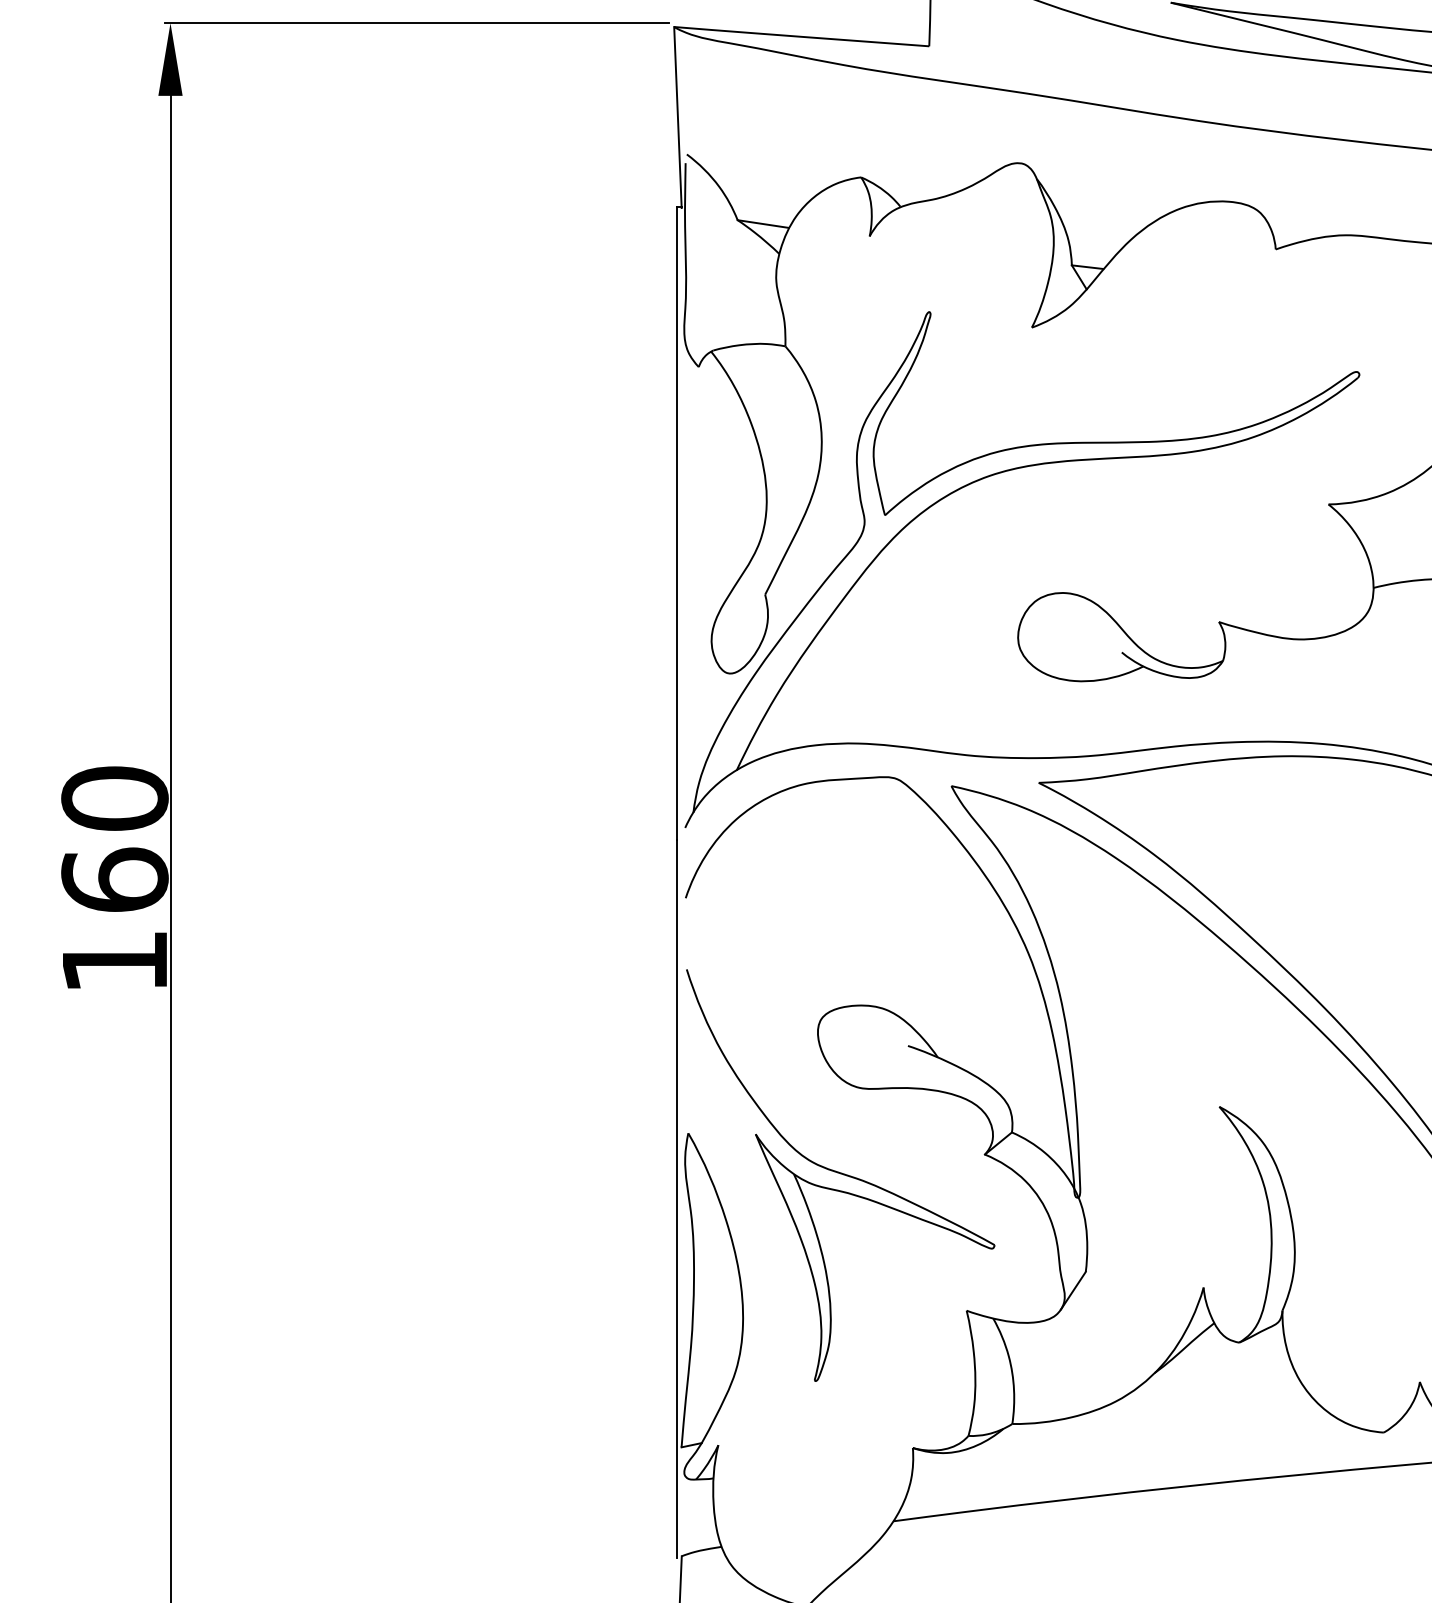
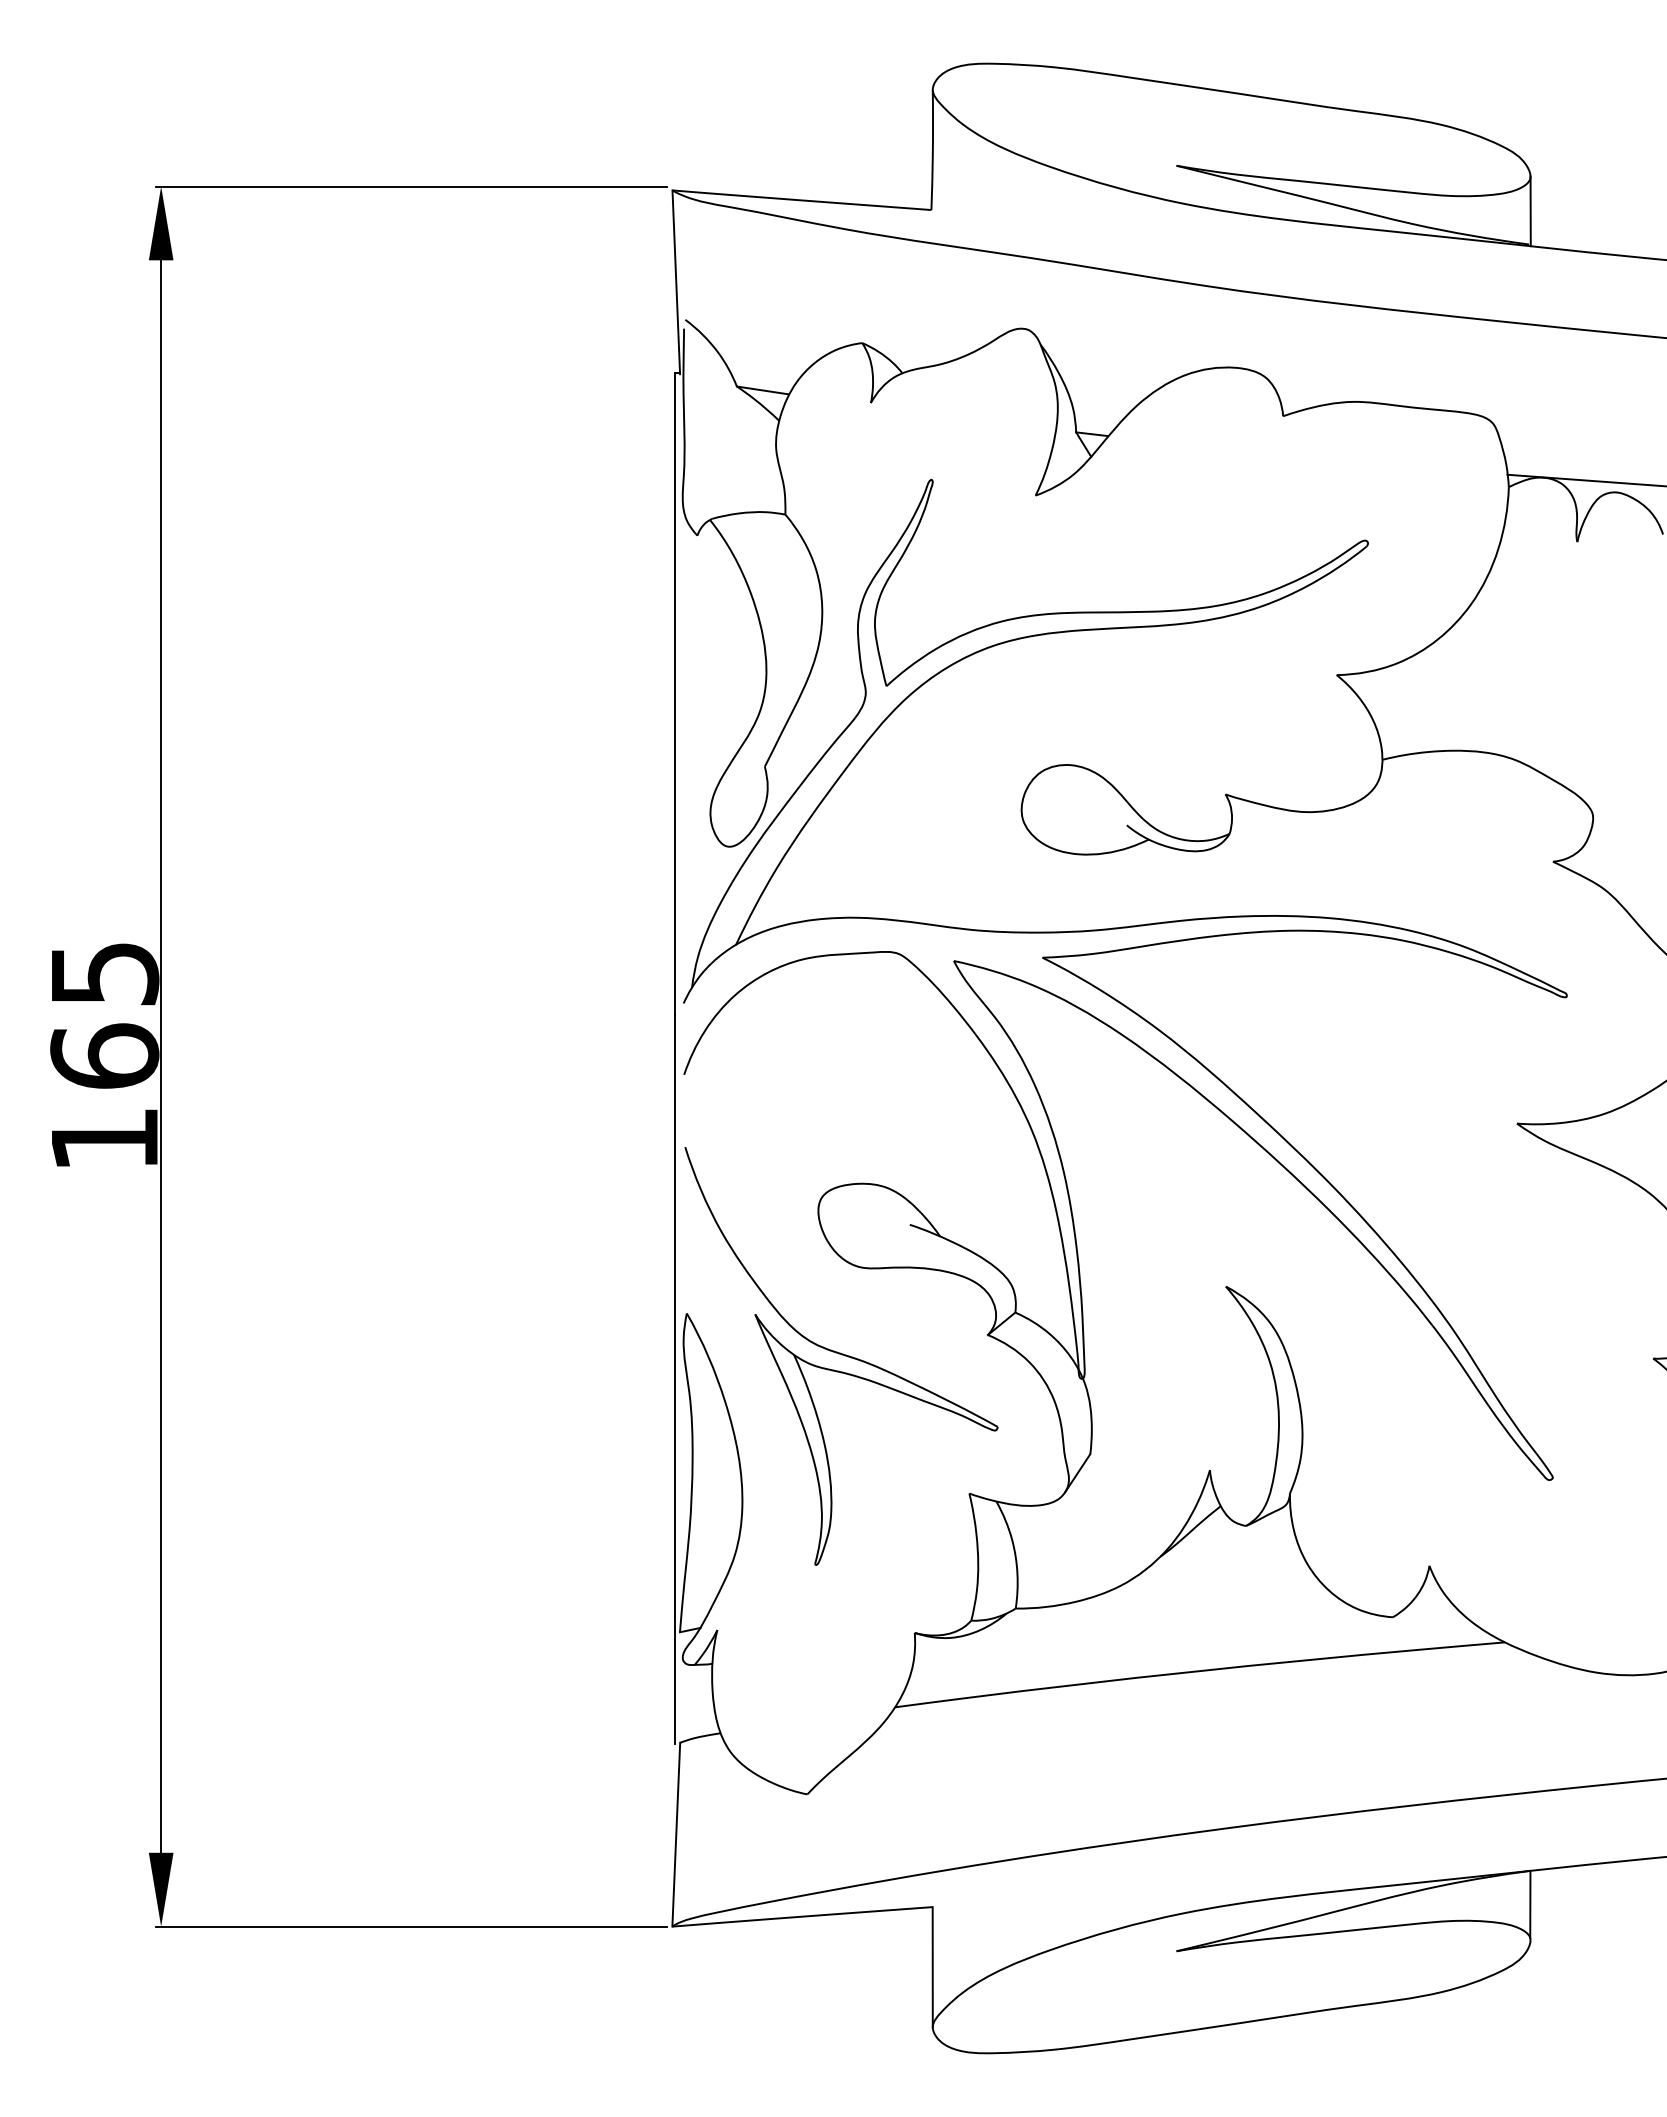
text: (114, 798) -> (104, 973), 160 -> 165

